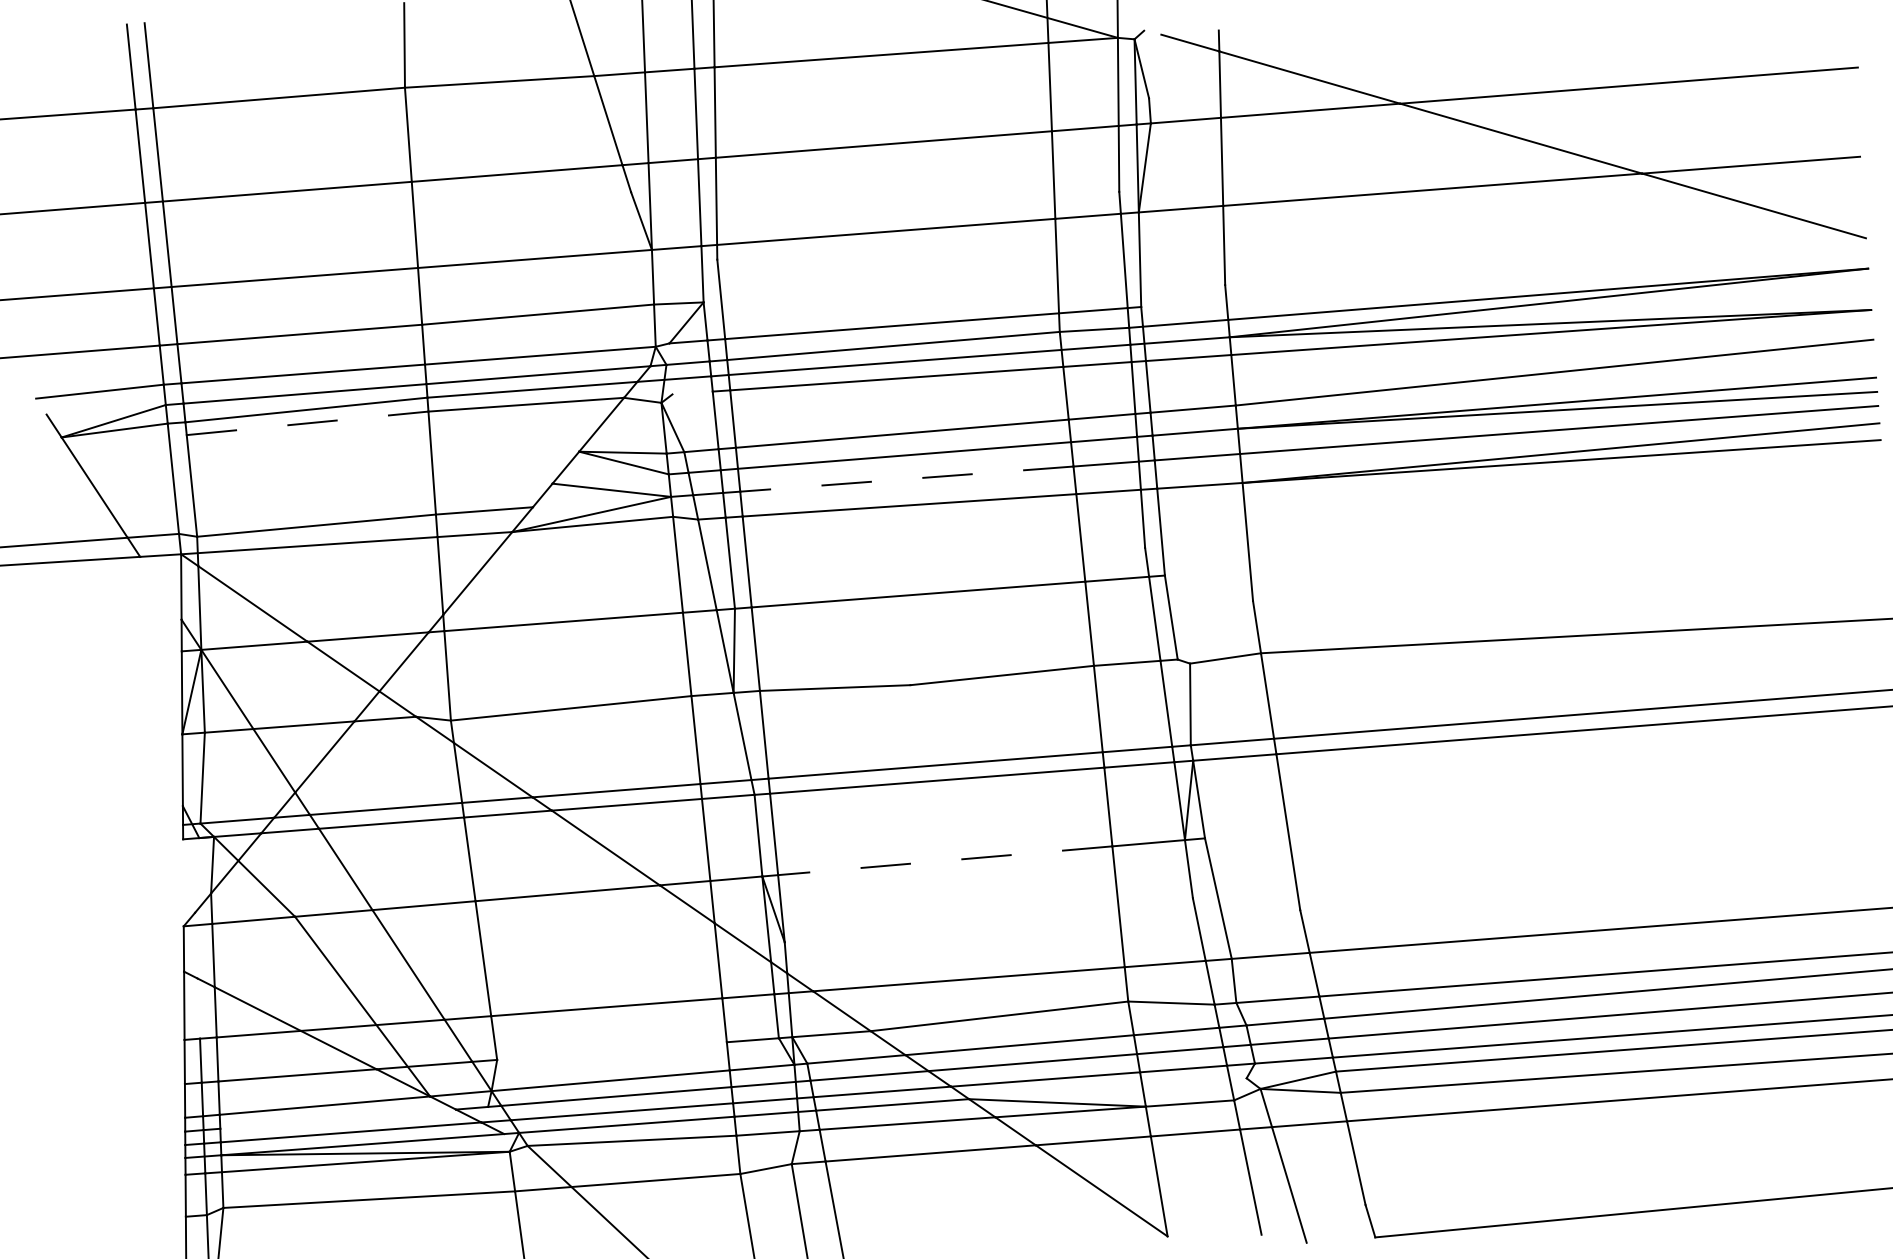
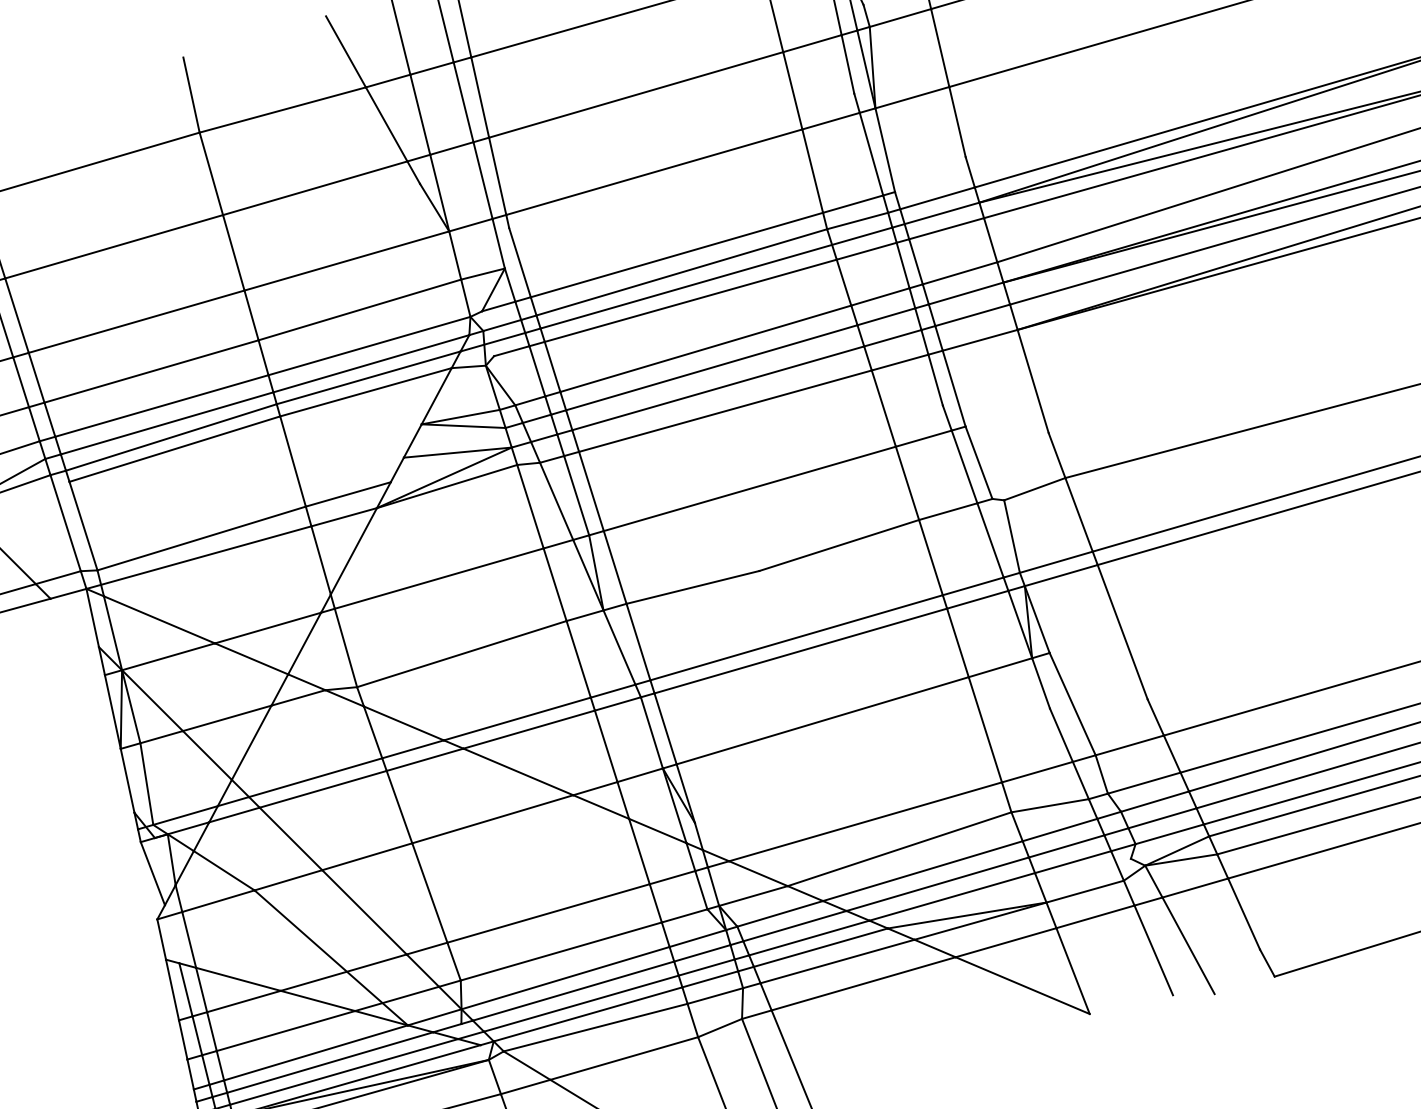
line: (692, 392) -> (511, 350), added
line: (308, 423) -> (175, 449), dashed -> solid
line: (906, 479) -> (717, 388), dashed -> solid
line: (945, 860) -> (822, 720), dashed -> solid
line: (189, 875) -> (153, 873), added
line: (198, 1008) -> (185, 989), added
line: (611, 1050) -> (560, 951), added
line: (337, 1118) -> (329, 1062), added

